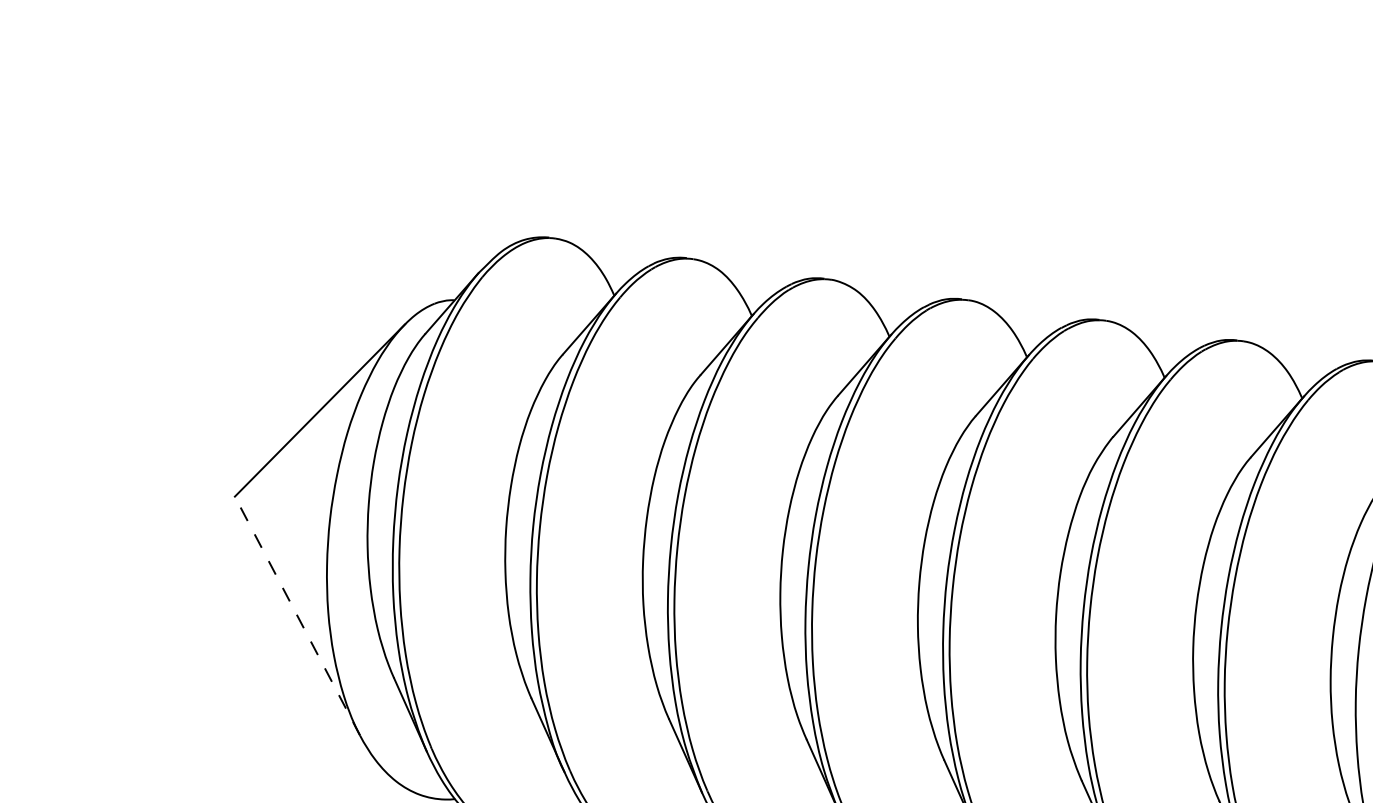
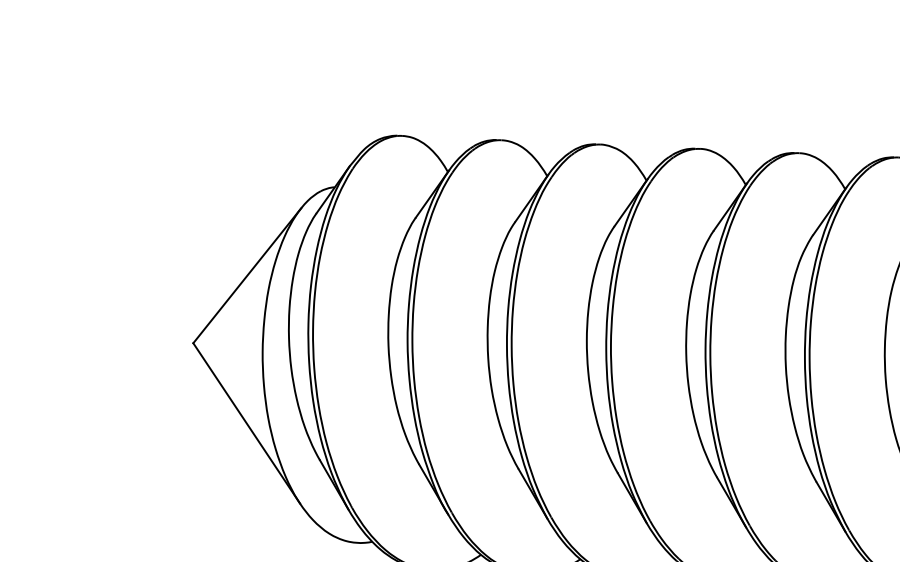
line: (297, 616) -> (246, 423), dashed -> solid

